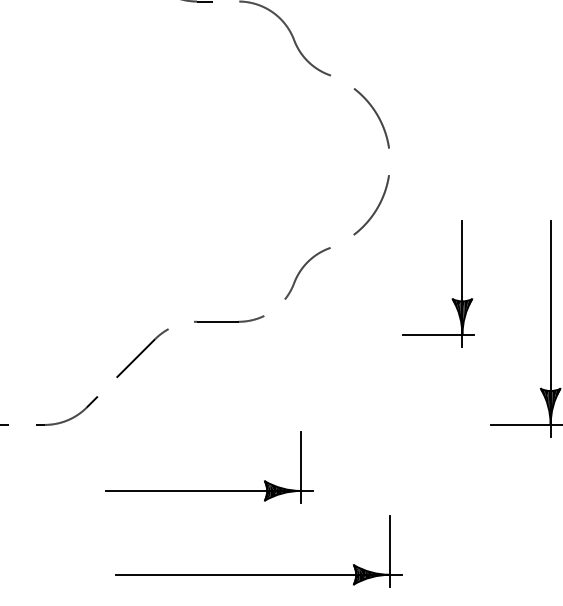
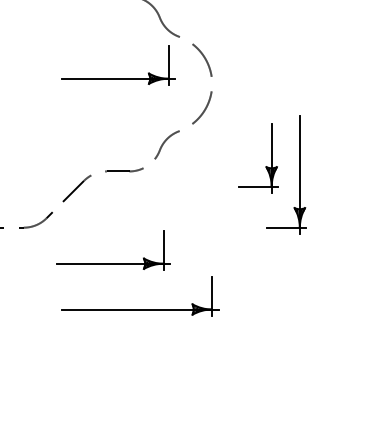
part: (218, 151) -> (118, 78), added
part: (451, 298) -> (265, 166), moved

